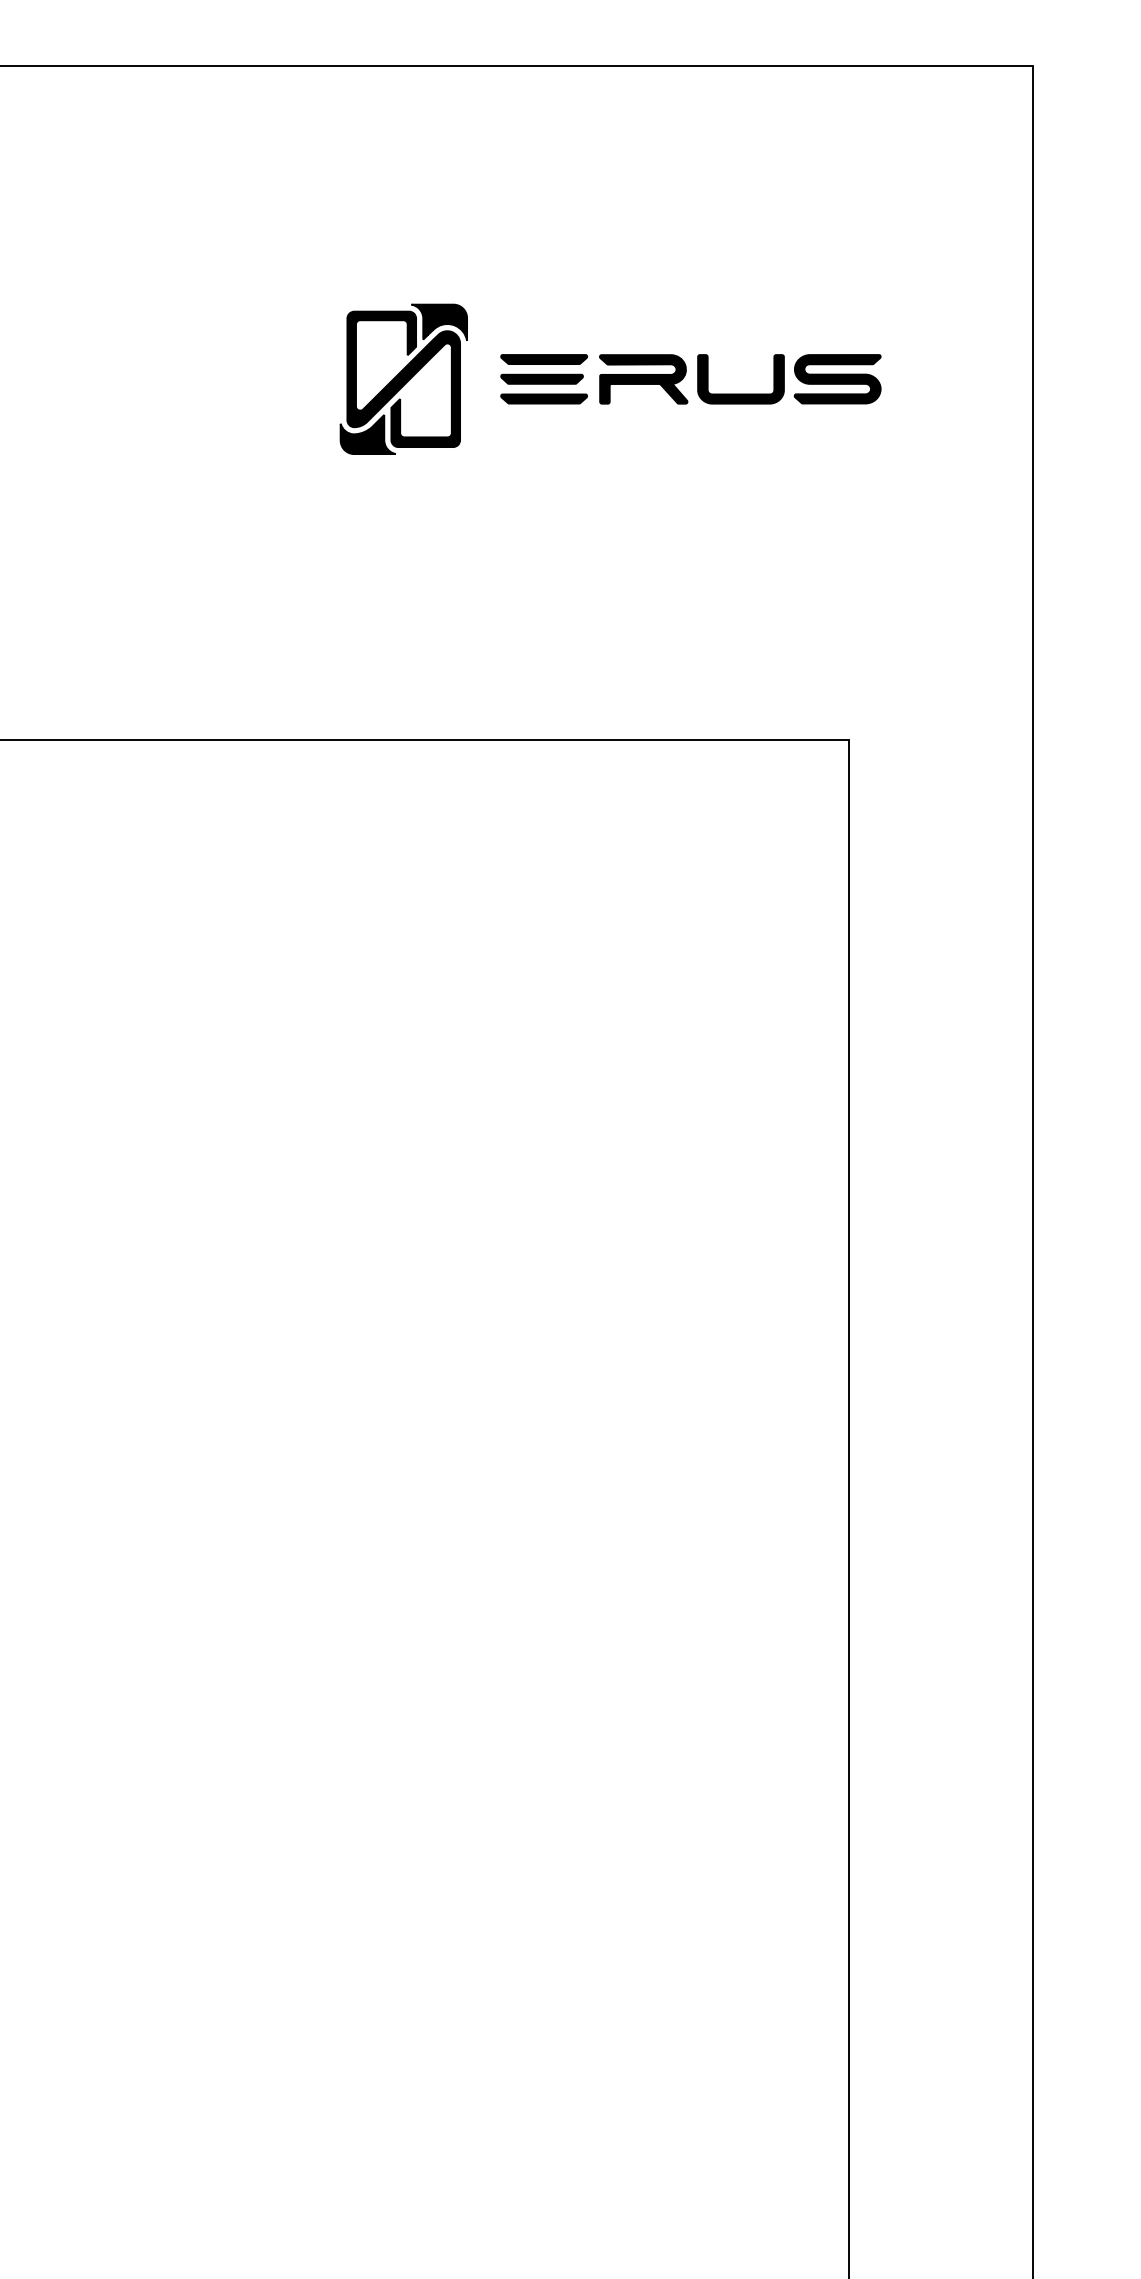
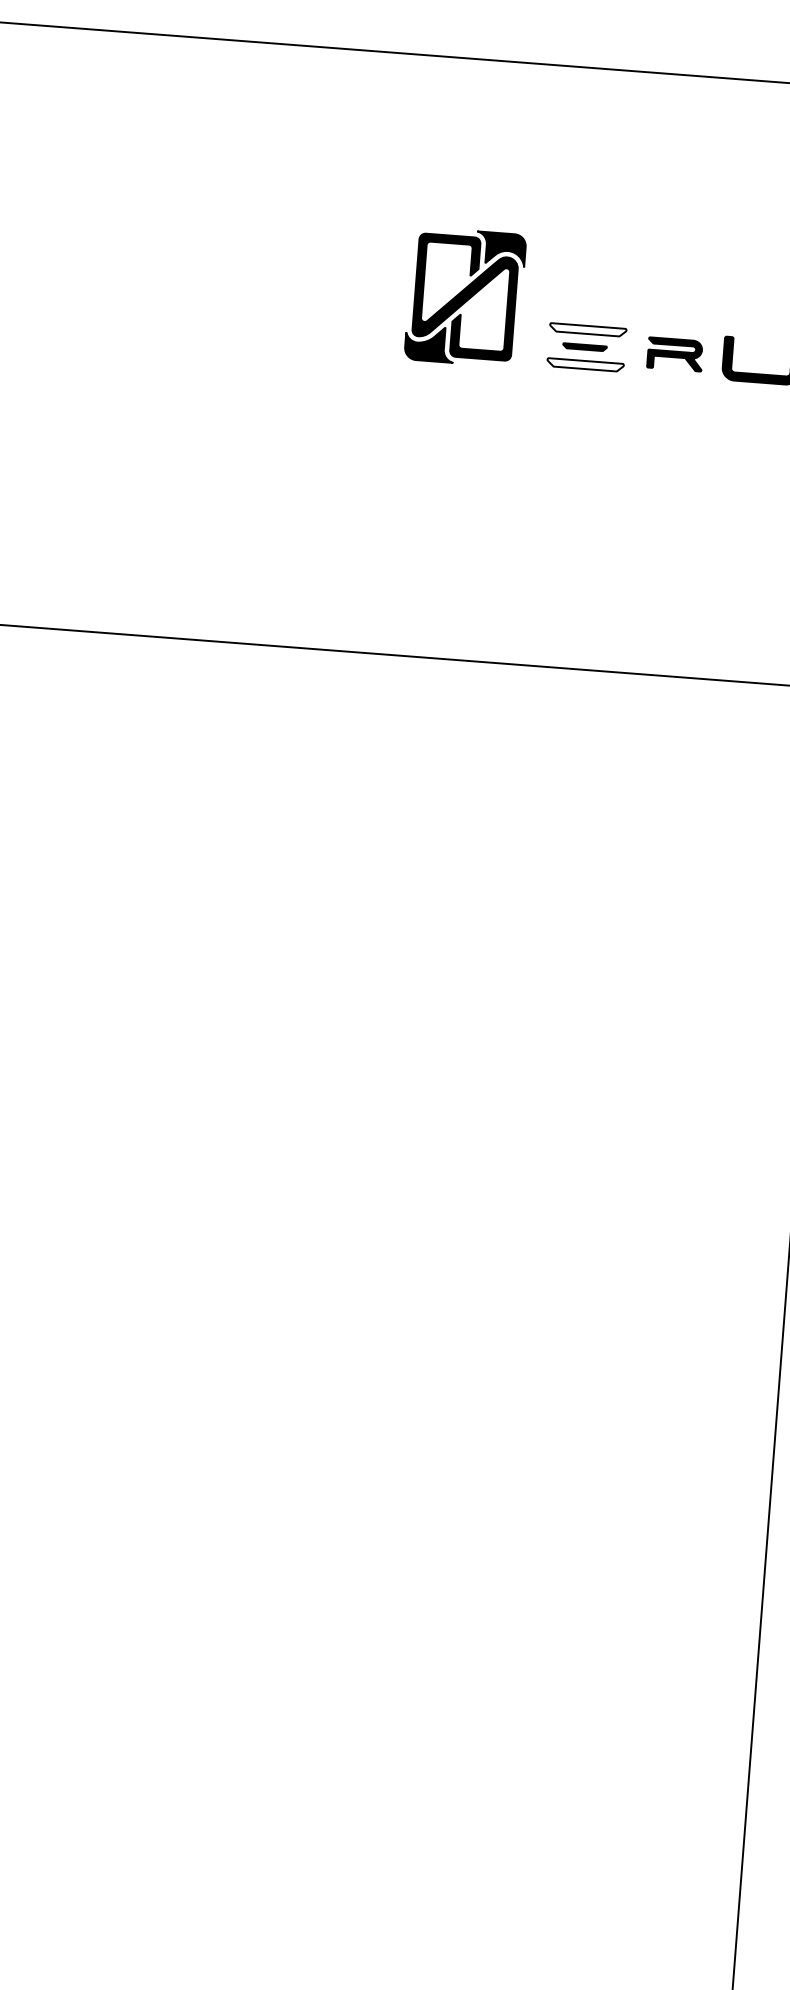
fill: (544, 359) -> (588, 329), removed
part: (403, 378) -> (465, 296), moved
part: (541, 378) -> (584, 346), size x0.6
part: (643, 379) -> (674, 354), size x0.7
fill: (544, 398) -> (585, 364), removed

